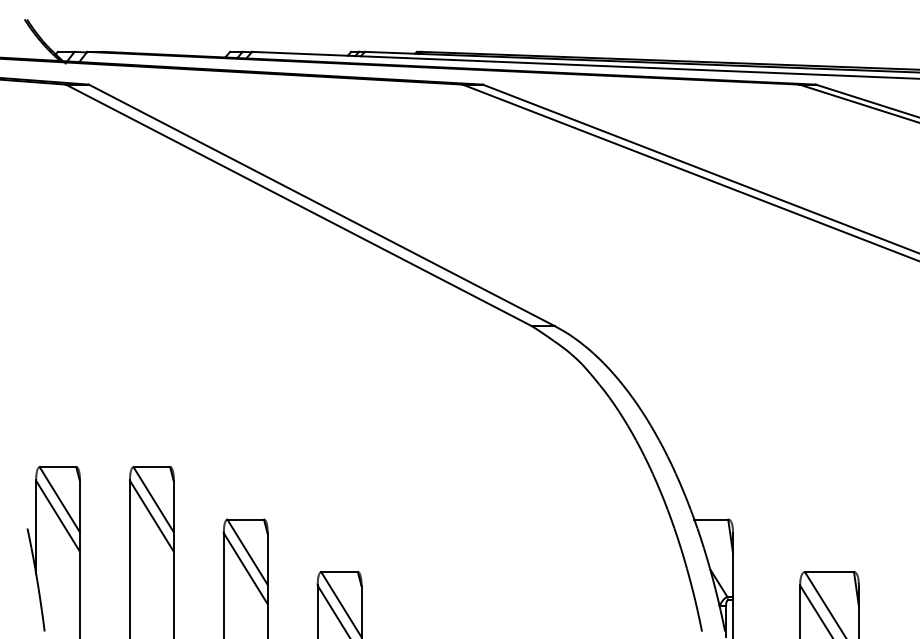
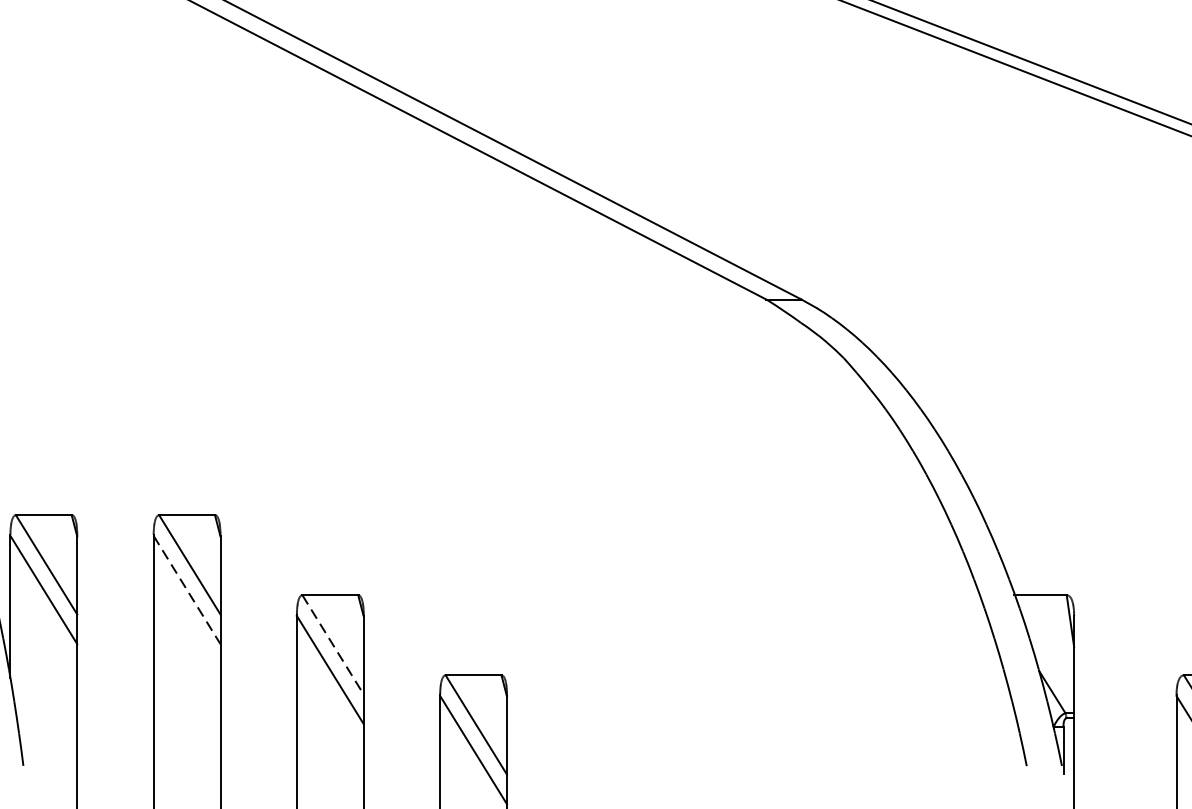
line: (151, 516) -> (186, 590), solid -> dashed
line: (247, 552) -> (332, 645), solid -> dashed

